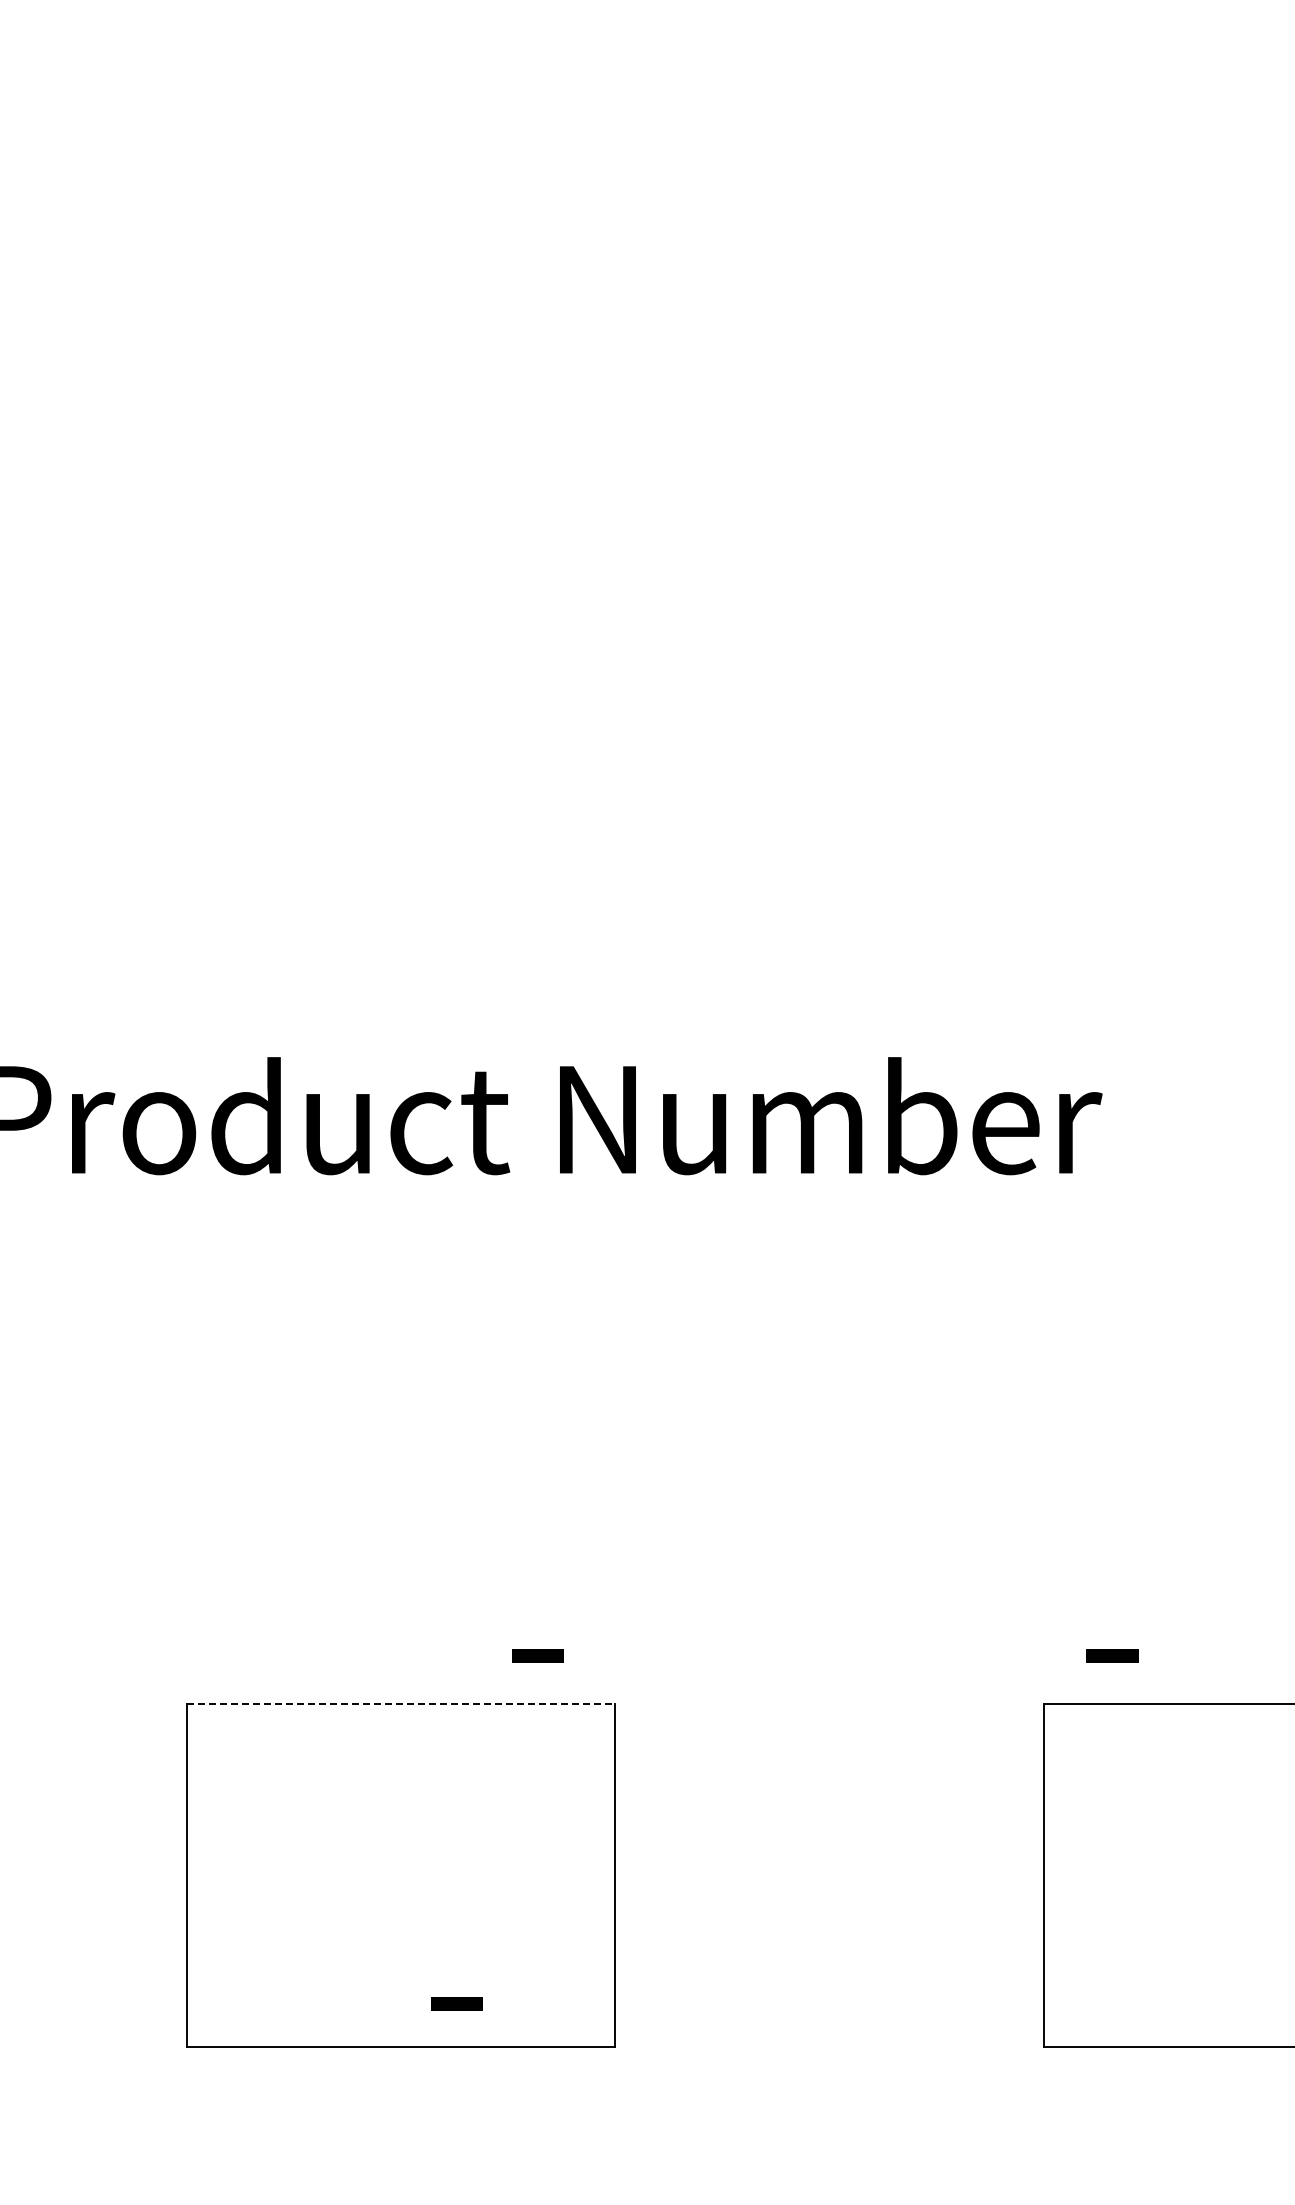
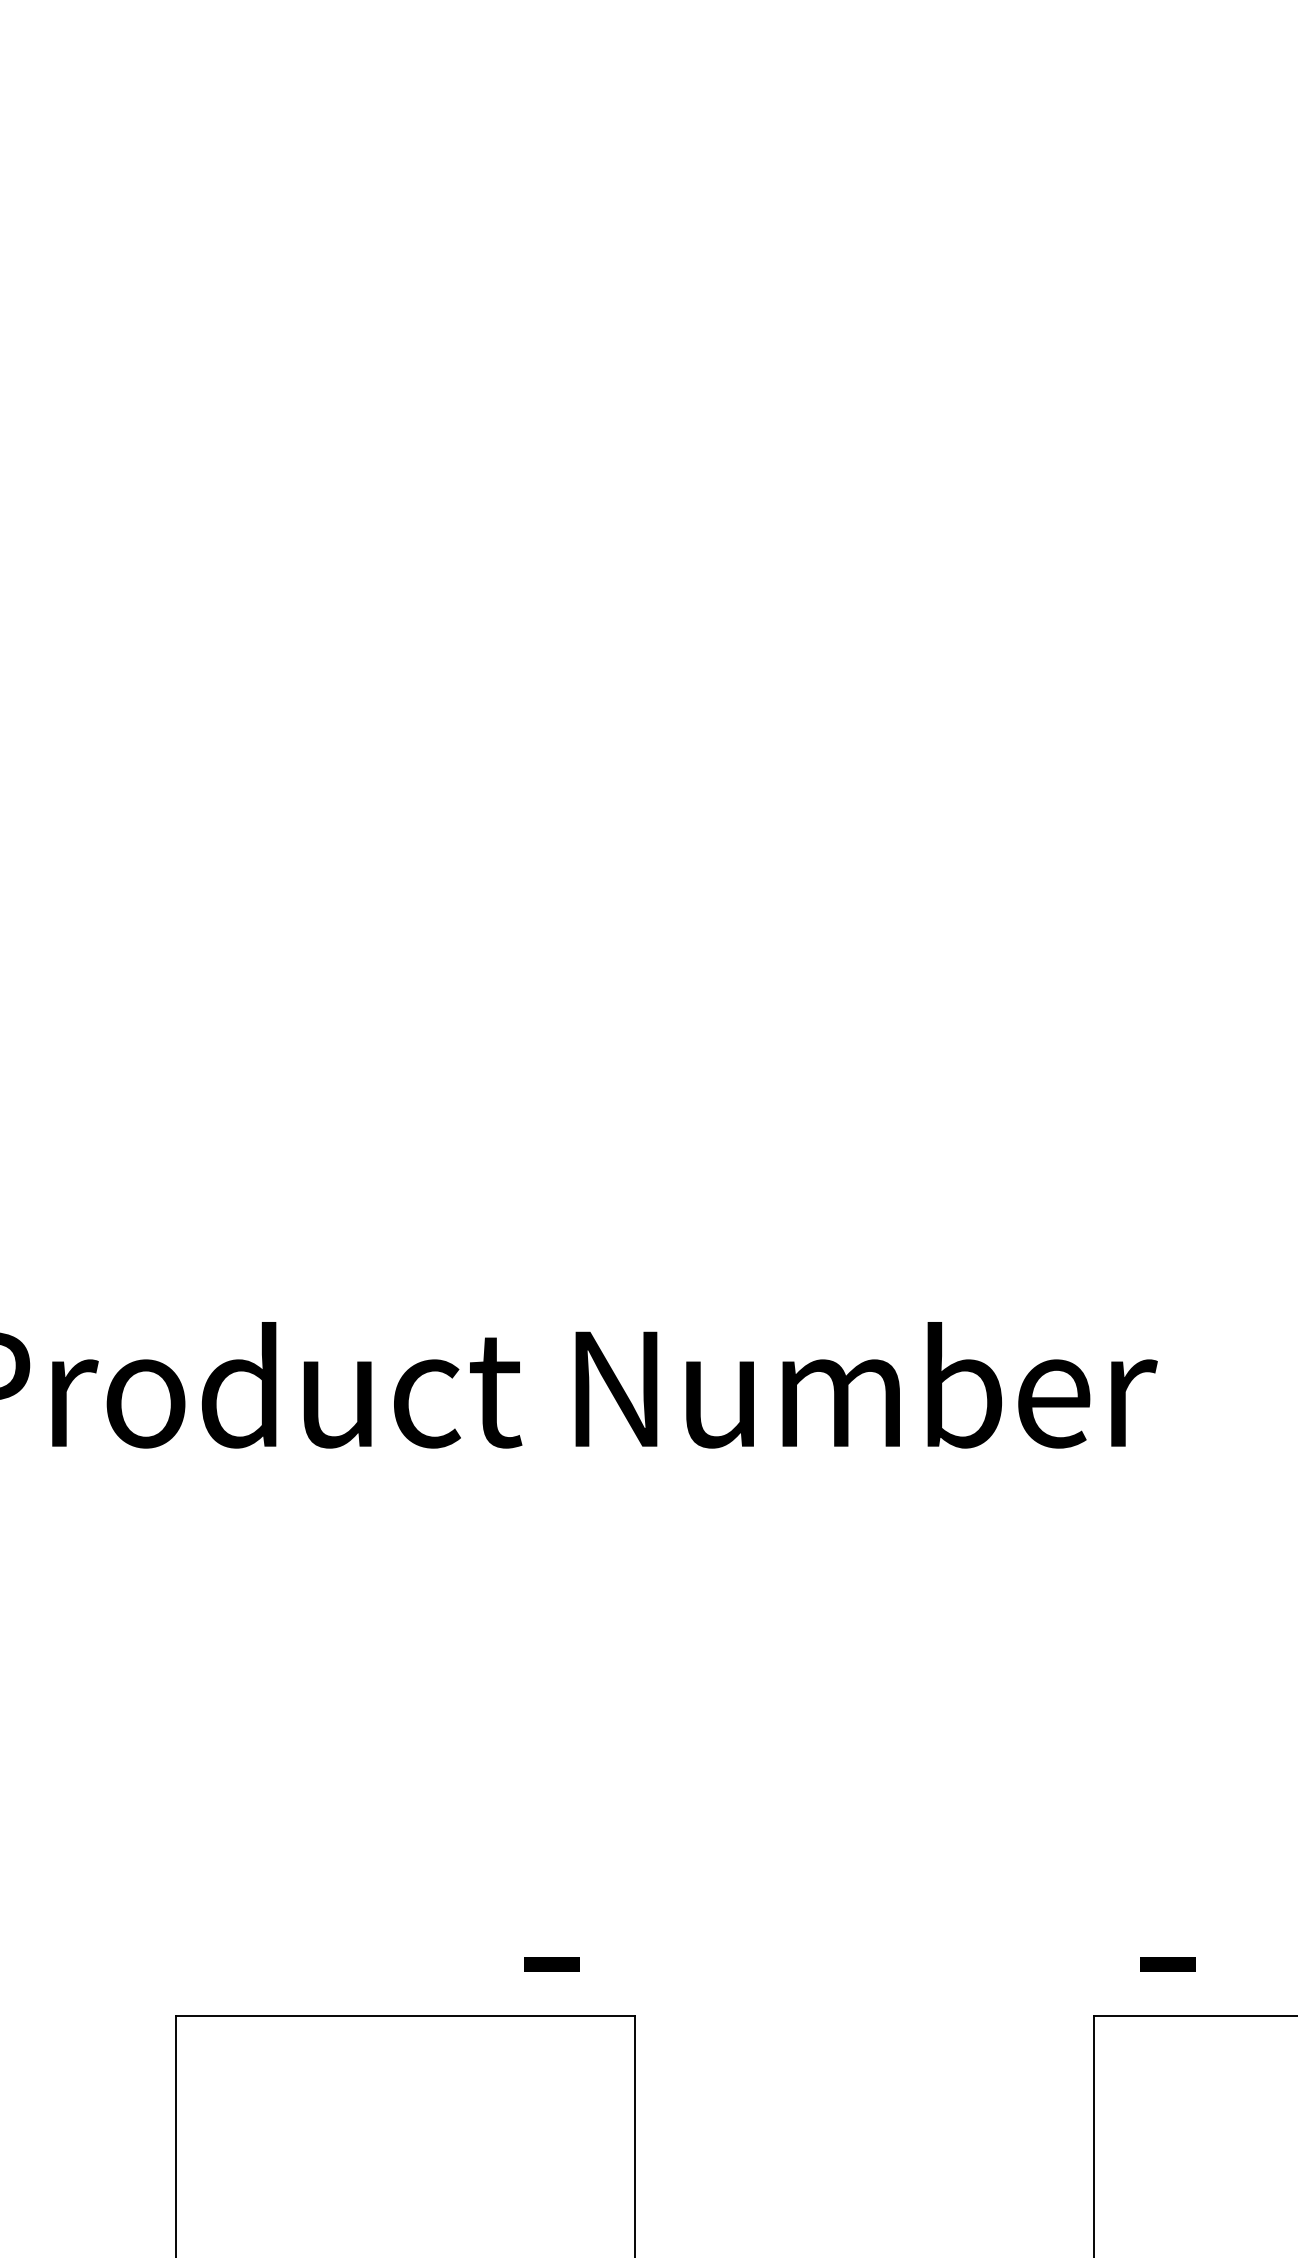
line: (401, 1704) -> (405, 2016), dashed -> solid

